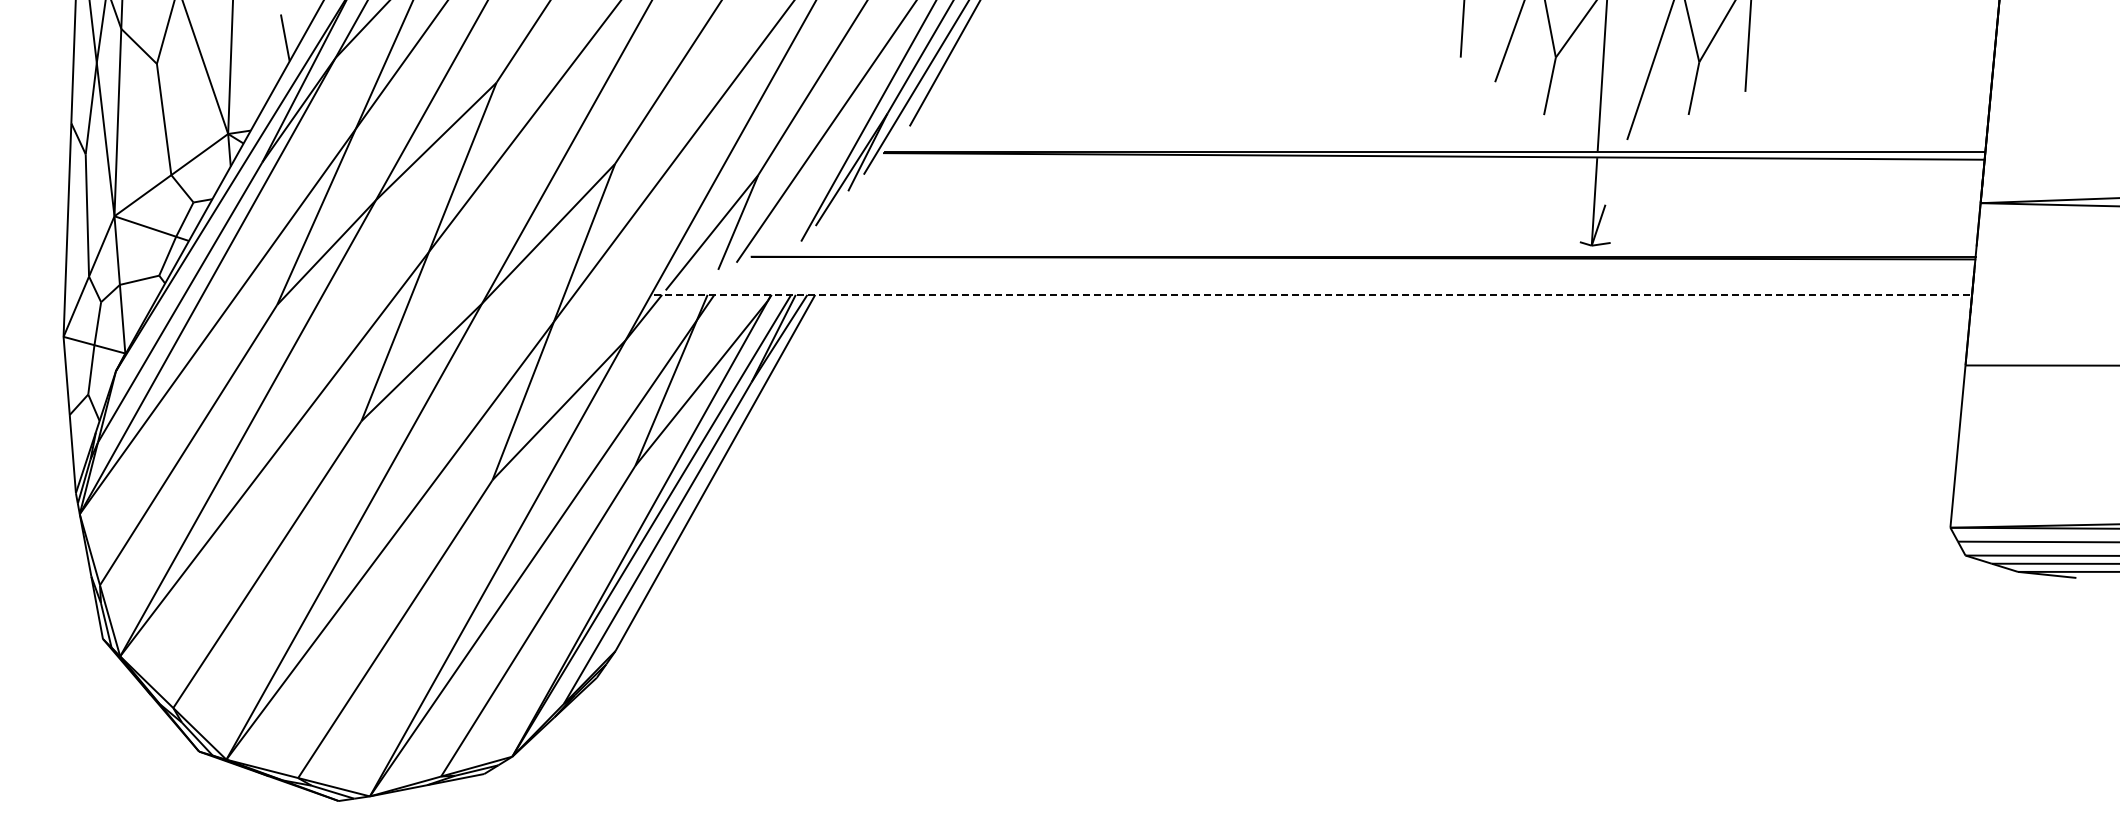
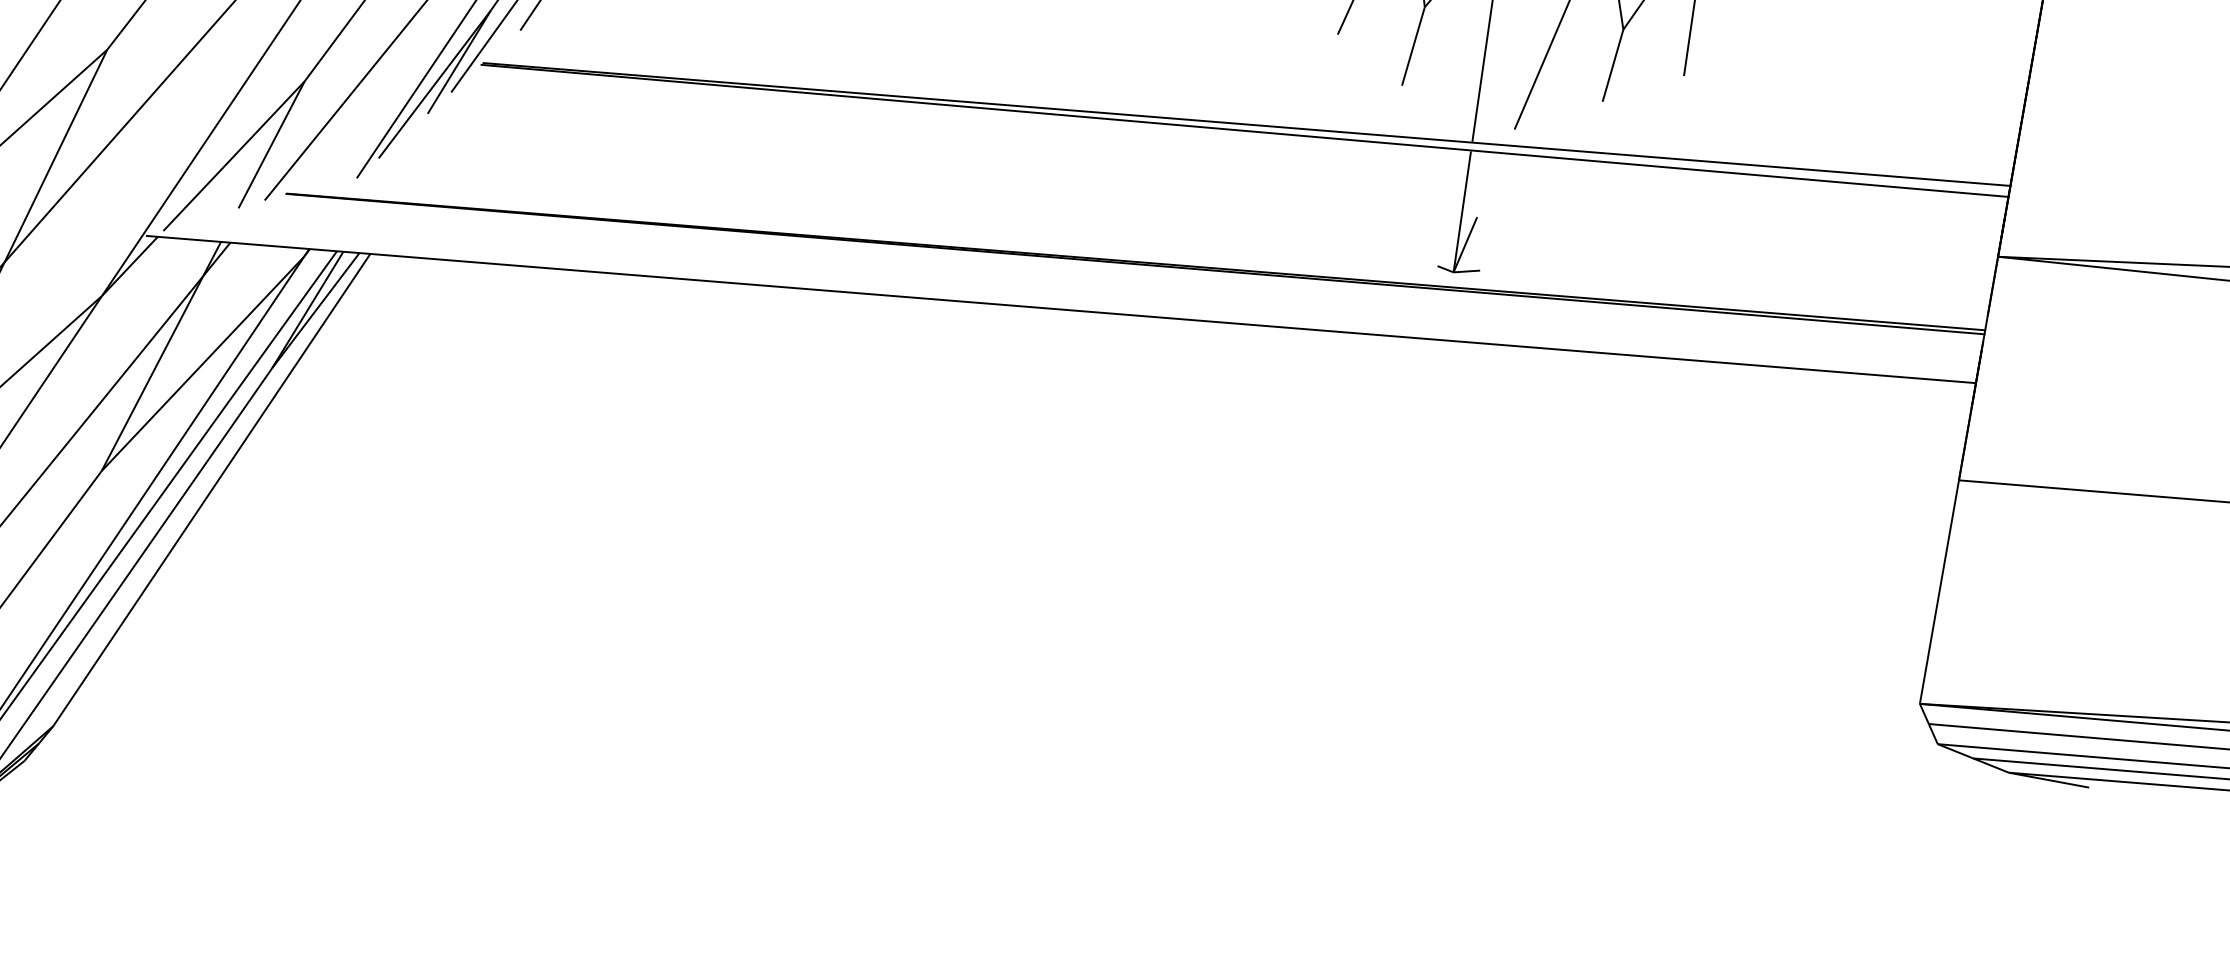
line: (1313, 294) -> (1061, 309), dashed -> solid

